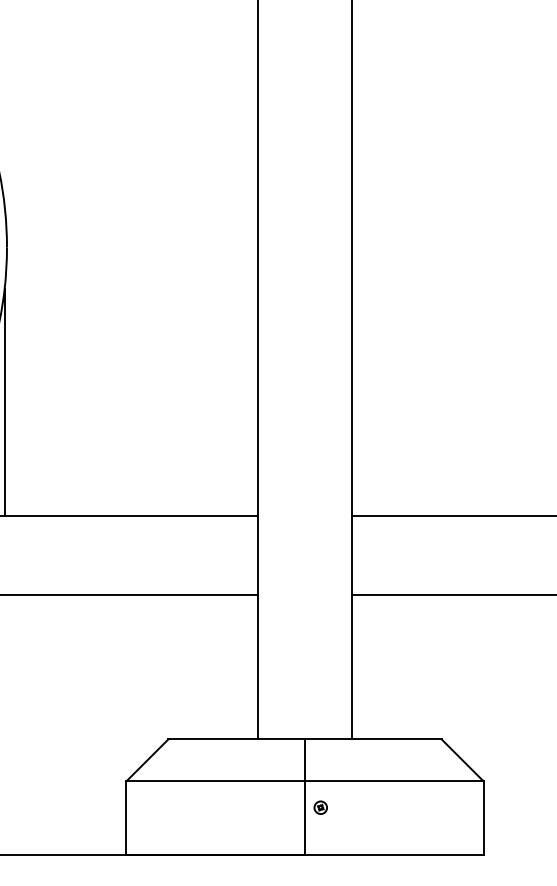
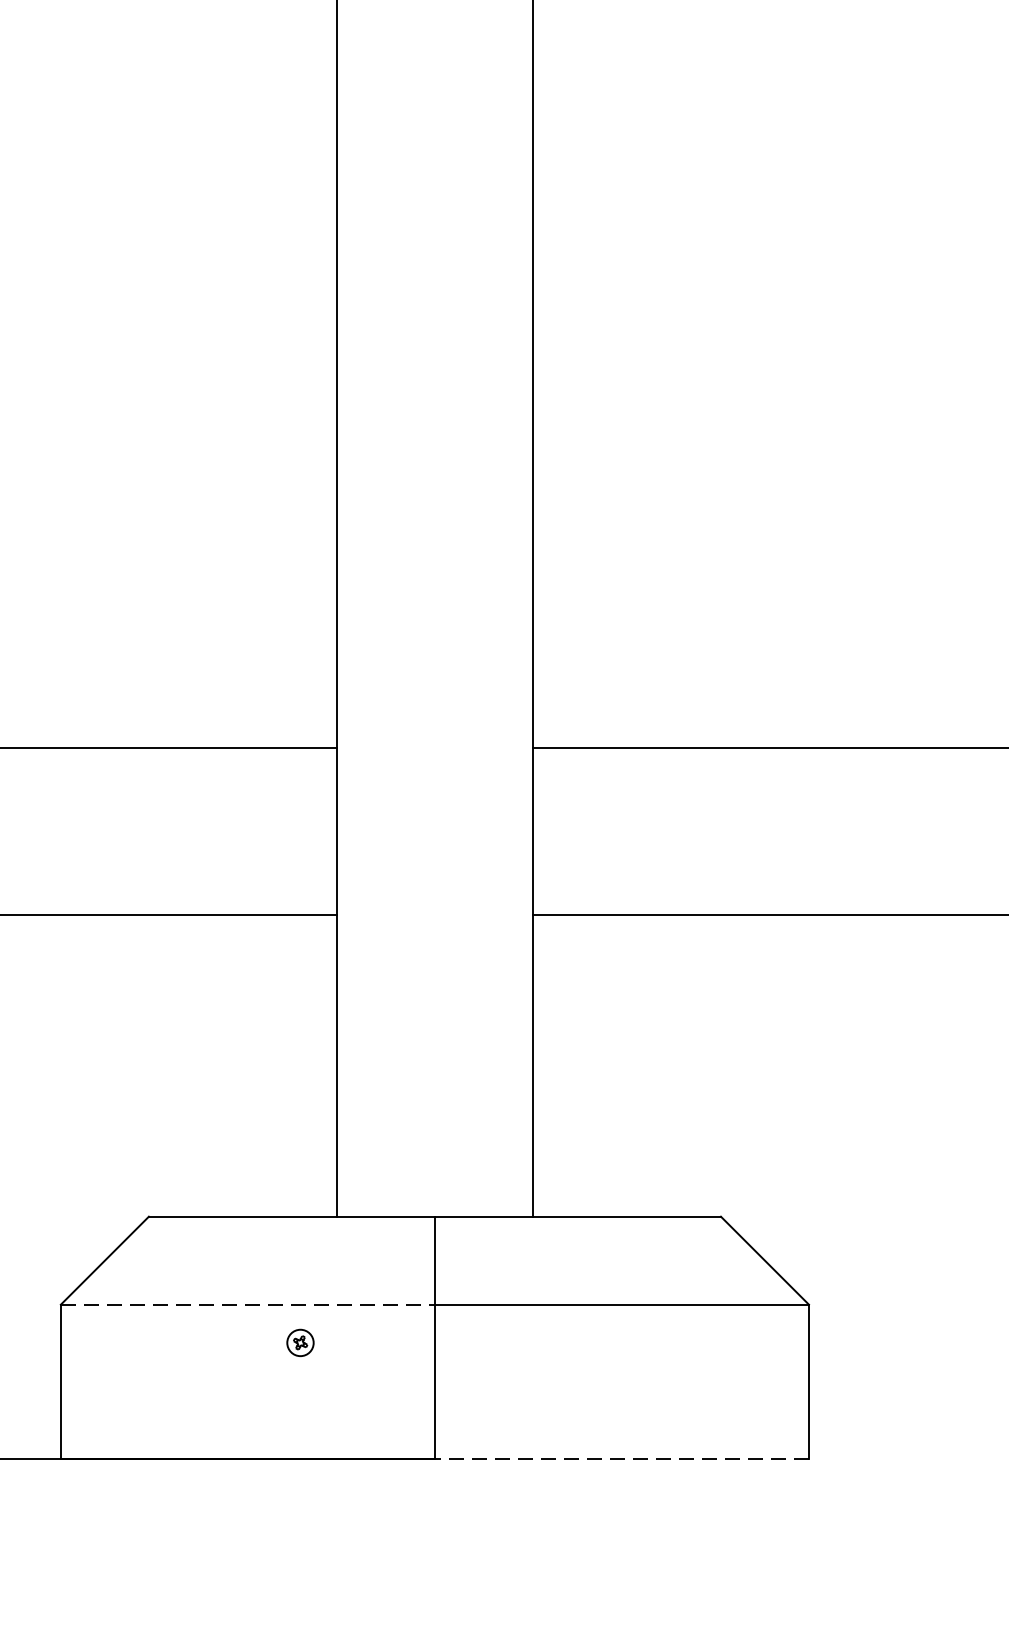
line: (216, 781) -> (249, 1304), solid -> dashed
part: (320, 807) -> (299, 1342), moved
line: (393, 855) -> (620, 1459), solid -> dashed

